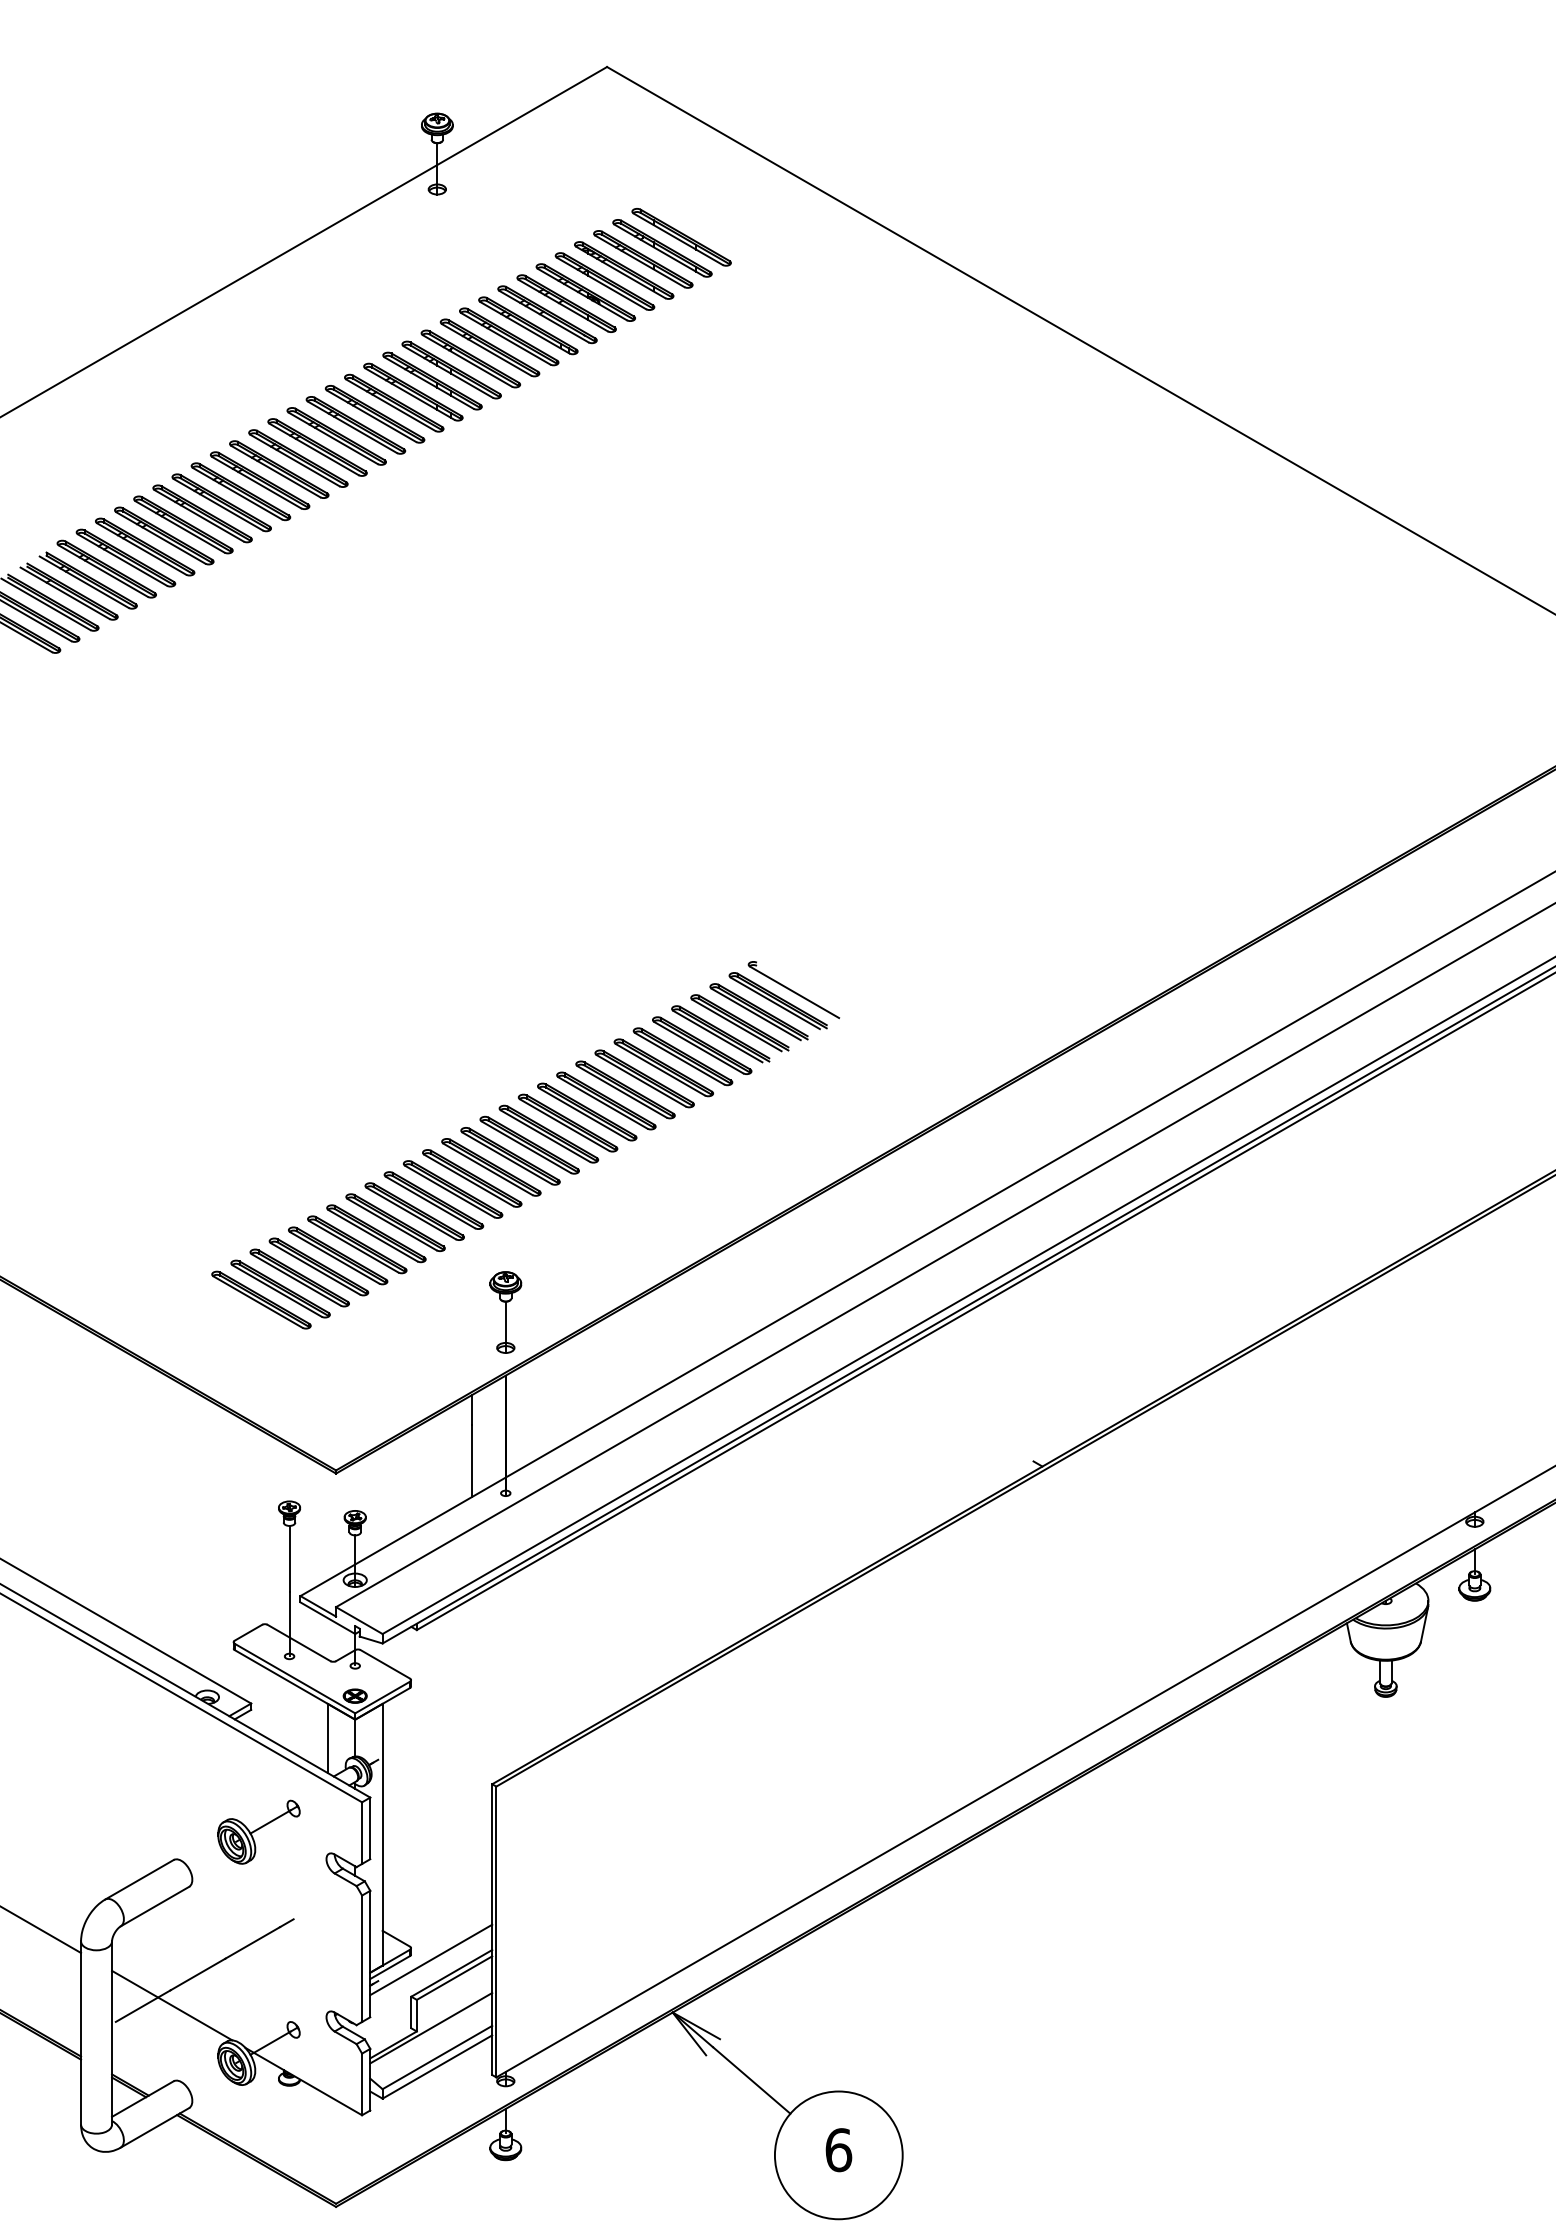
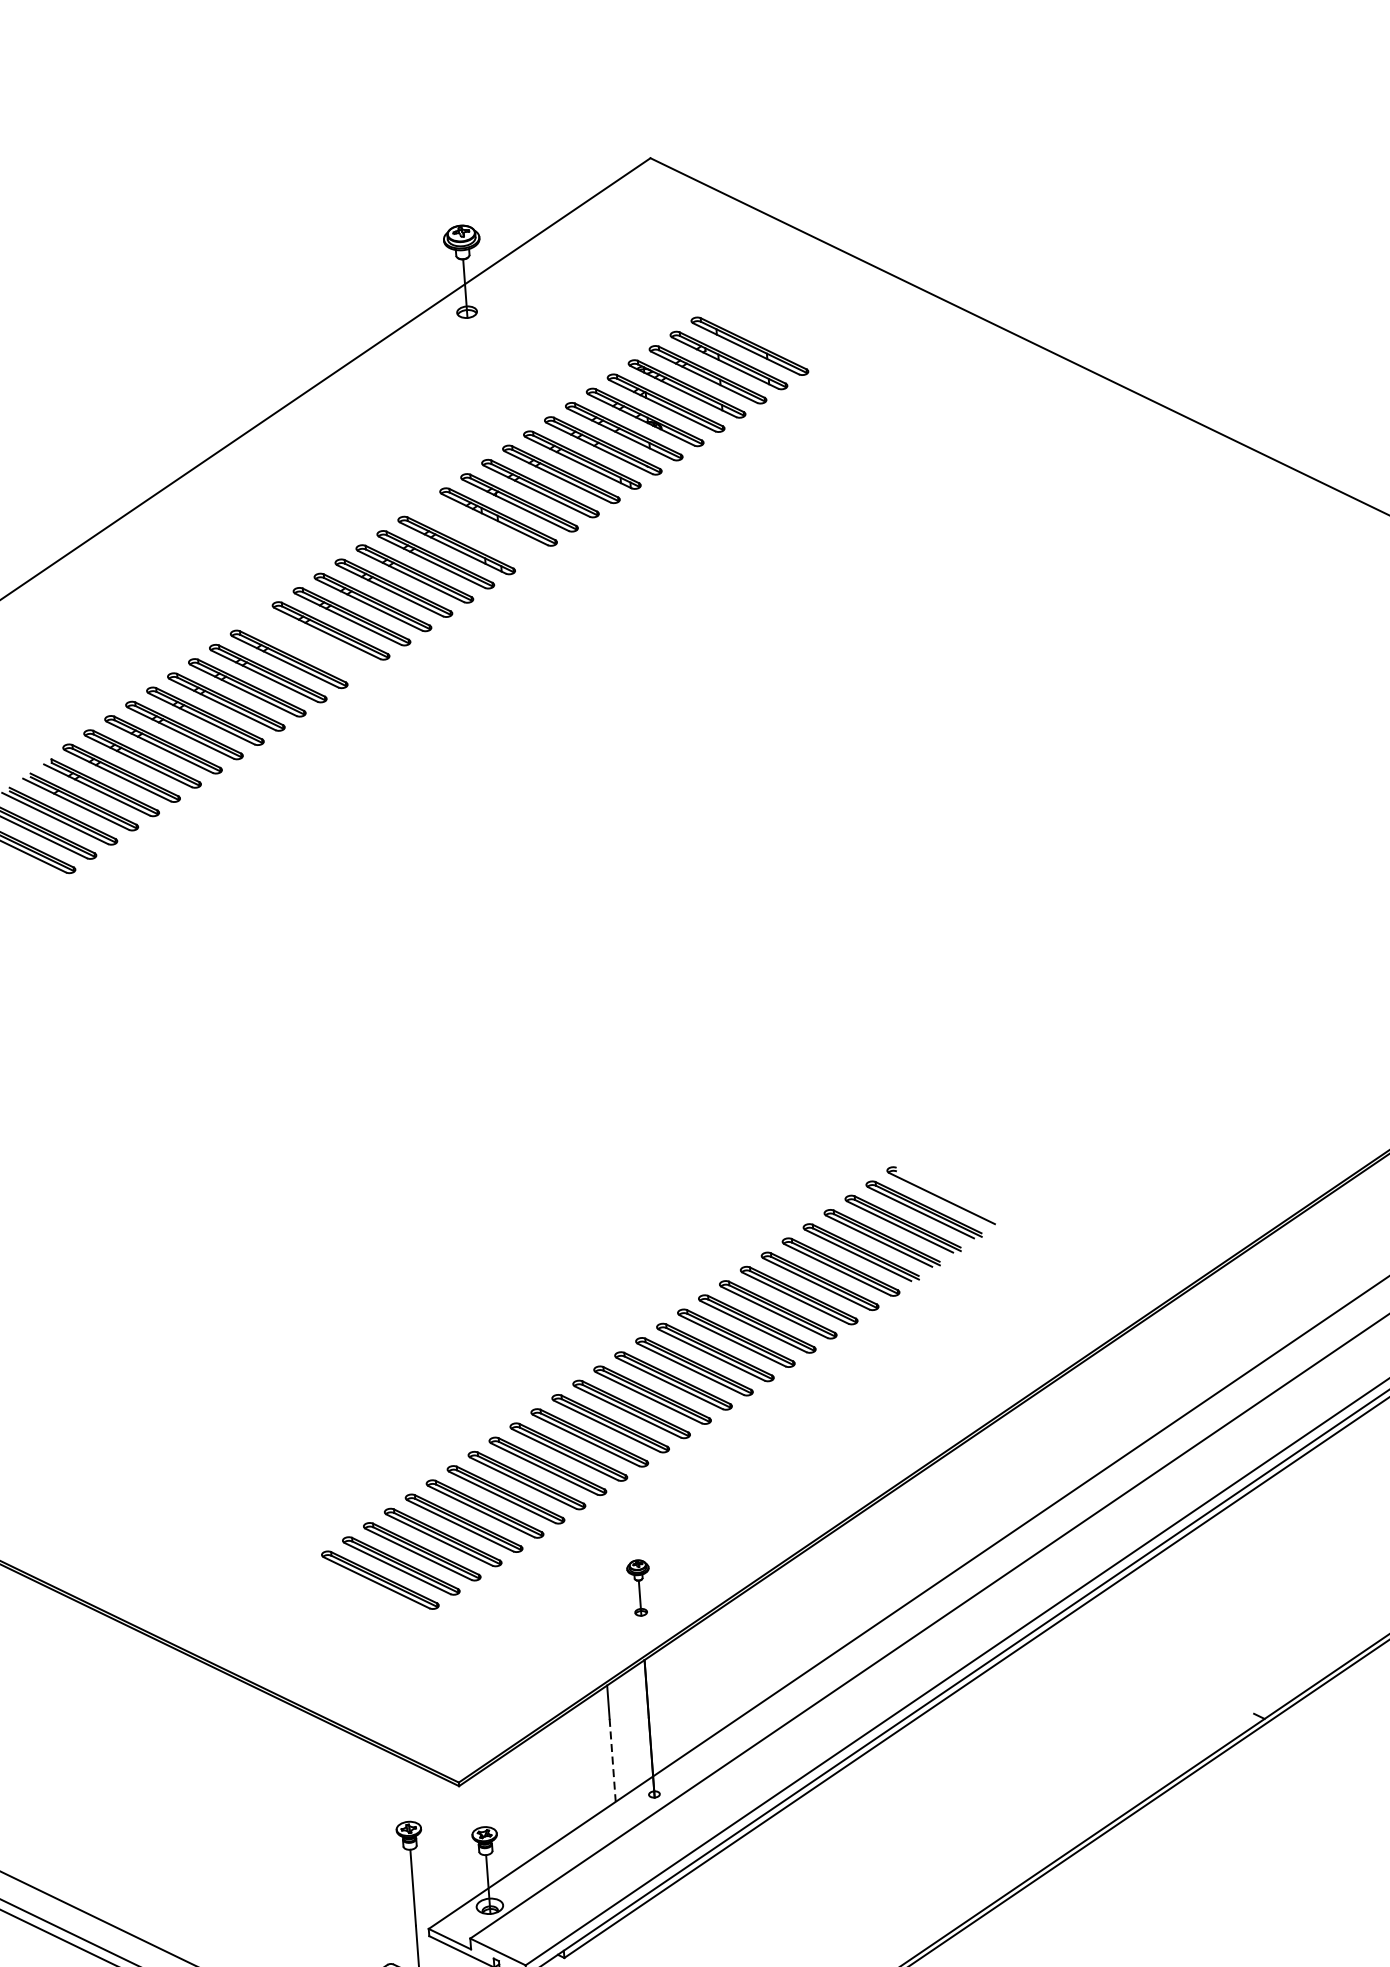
part: (432, 380) -> (477, 530), removed
part: (279, 469) -> (310, 644), removed
part: (261, 1299) -> (359, 1593), removed
part: (505, 1312) -> (638, 1588), size x0.6
line: (471, 1461) -> (612, 1761), solid -> dashed

